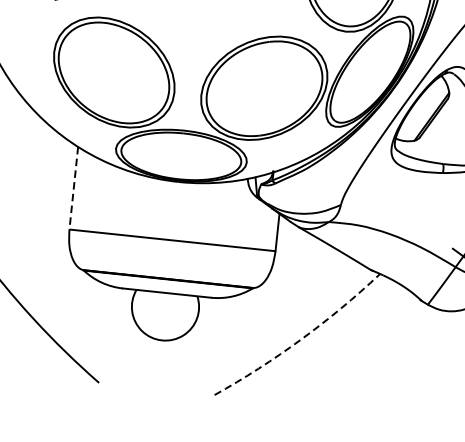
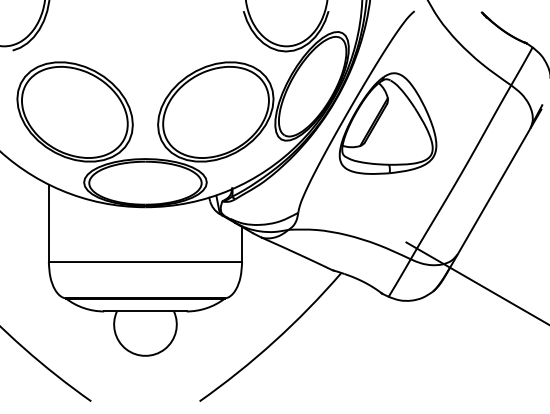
line: (73, 188) -> (48, 223), dashed -> solid
arc: (301, 339) -> (274, 341), dashed -> solid

